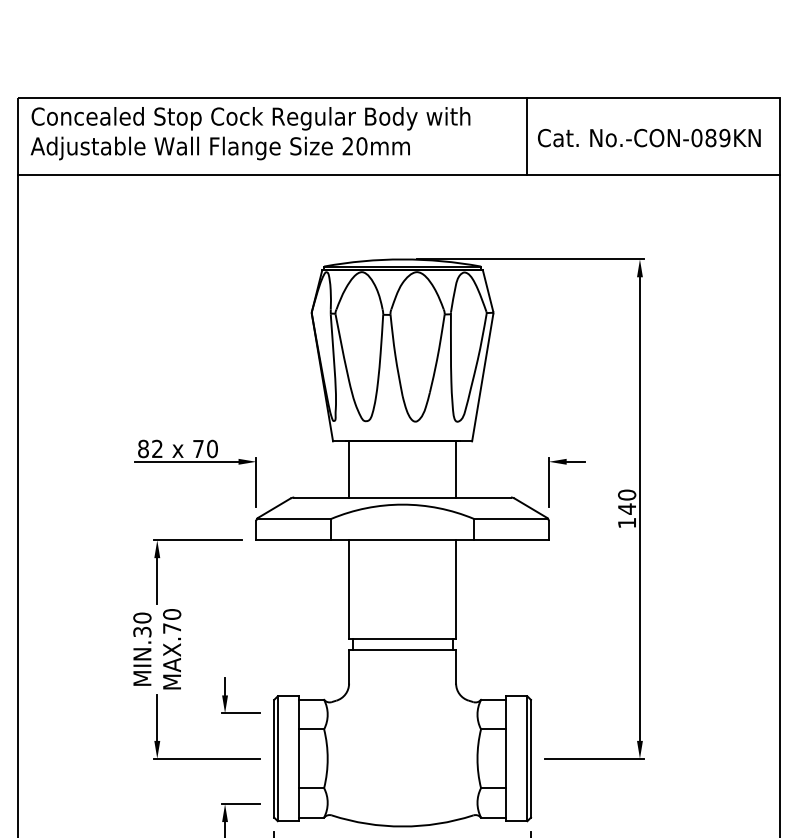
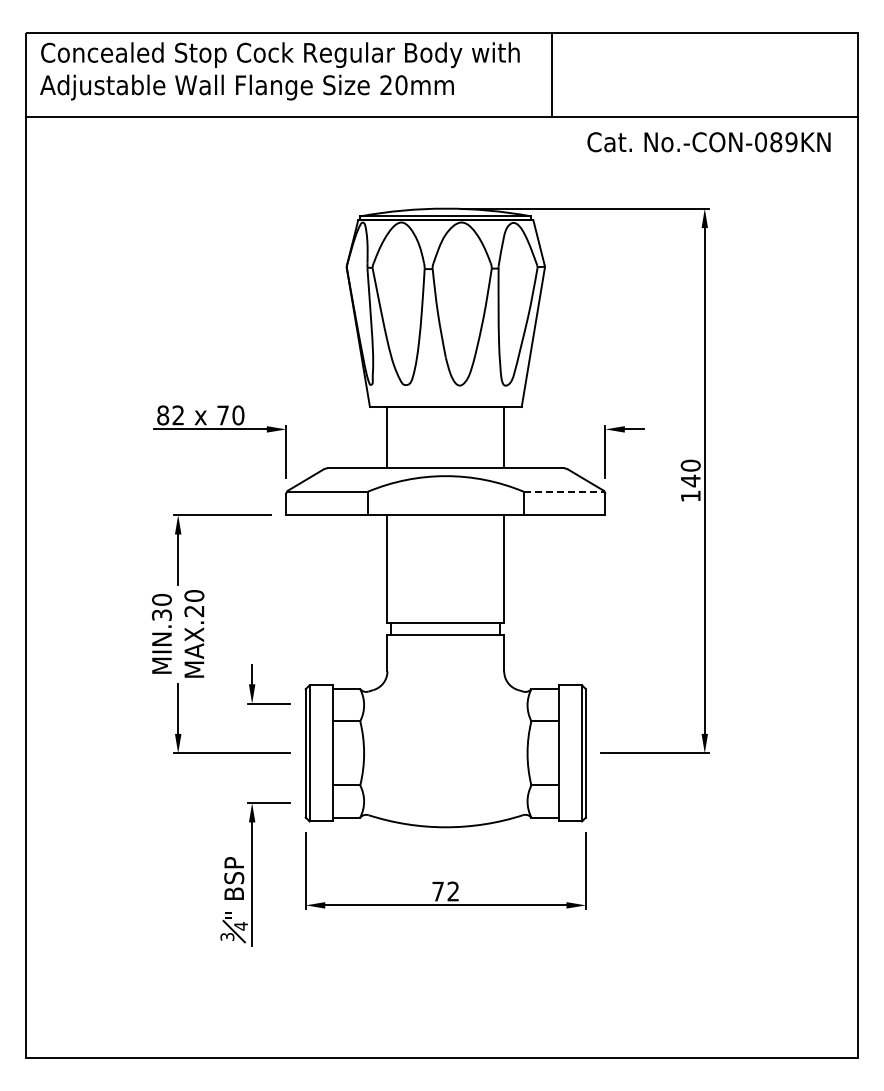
line: (526, 136) -> (551, 74), moved
text: (648, 138) -> (708, 142), moved
line: (511, 518) -> (564, 491), solid -> dashed
text: (172, 628) -> (194, 611), MAX.70 -> MAX.20

